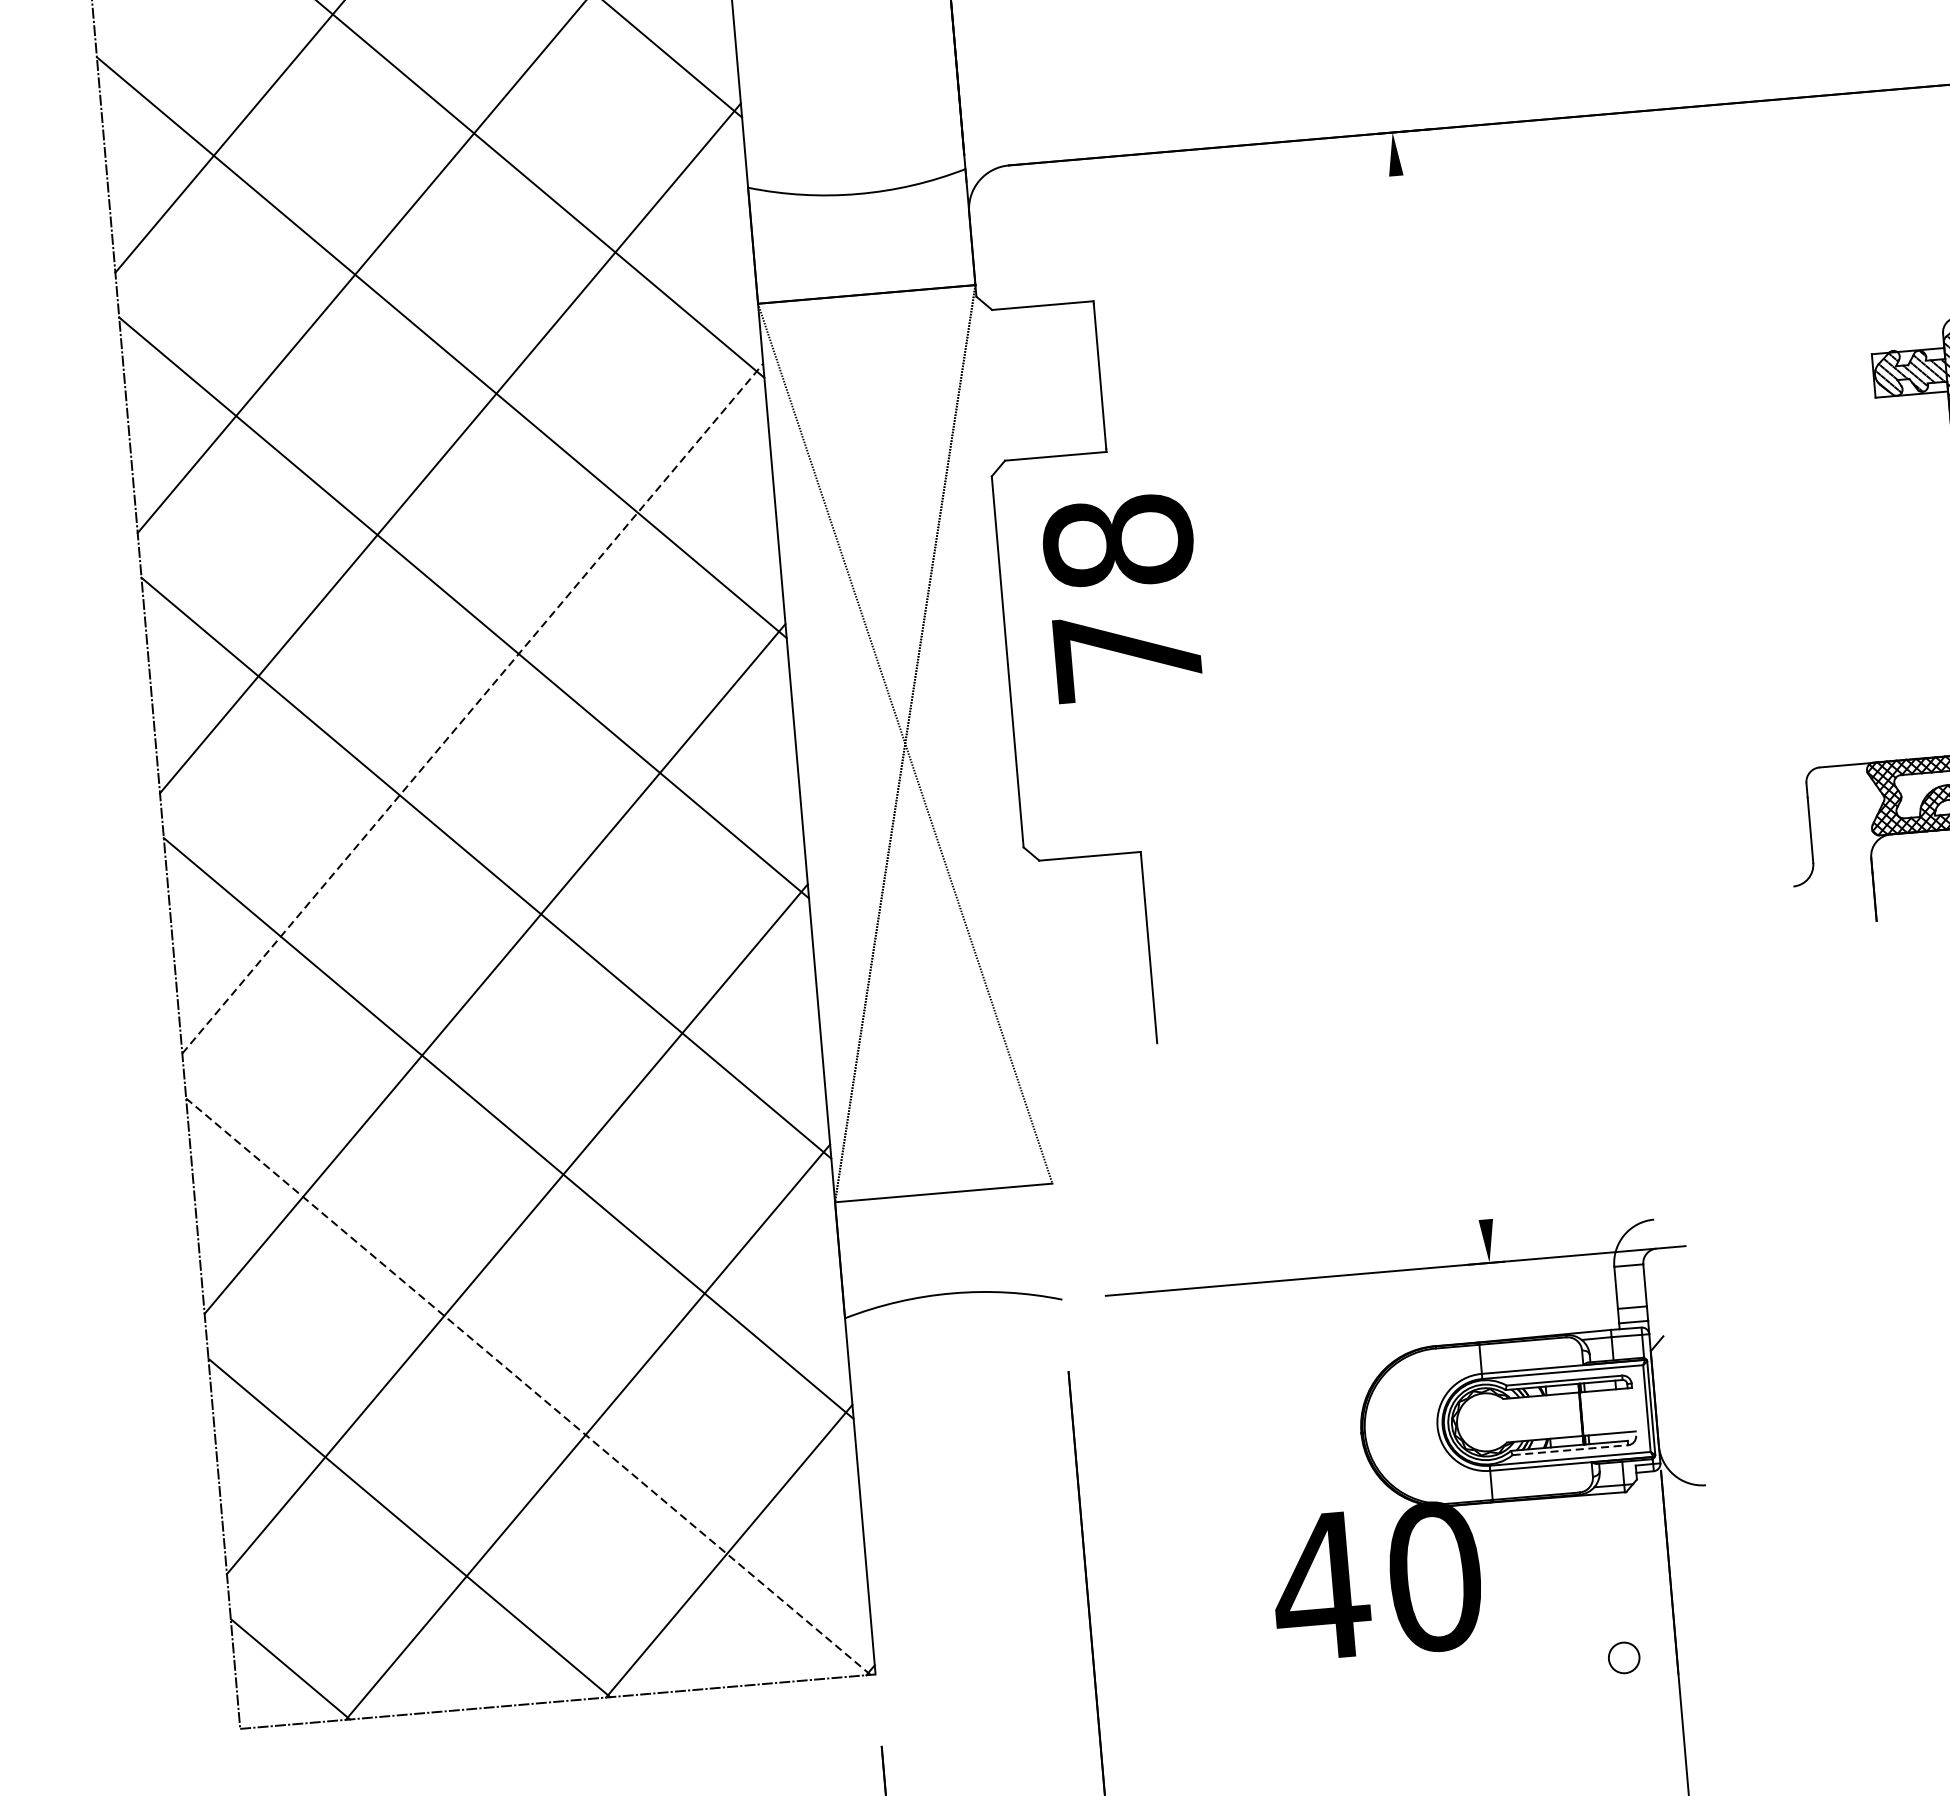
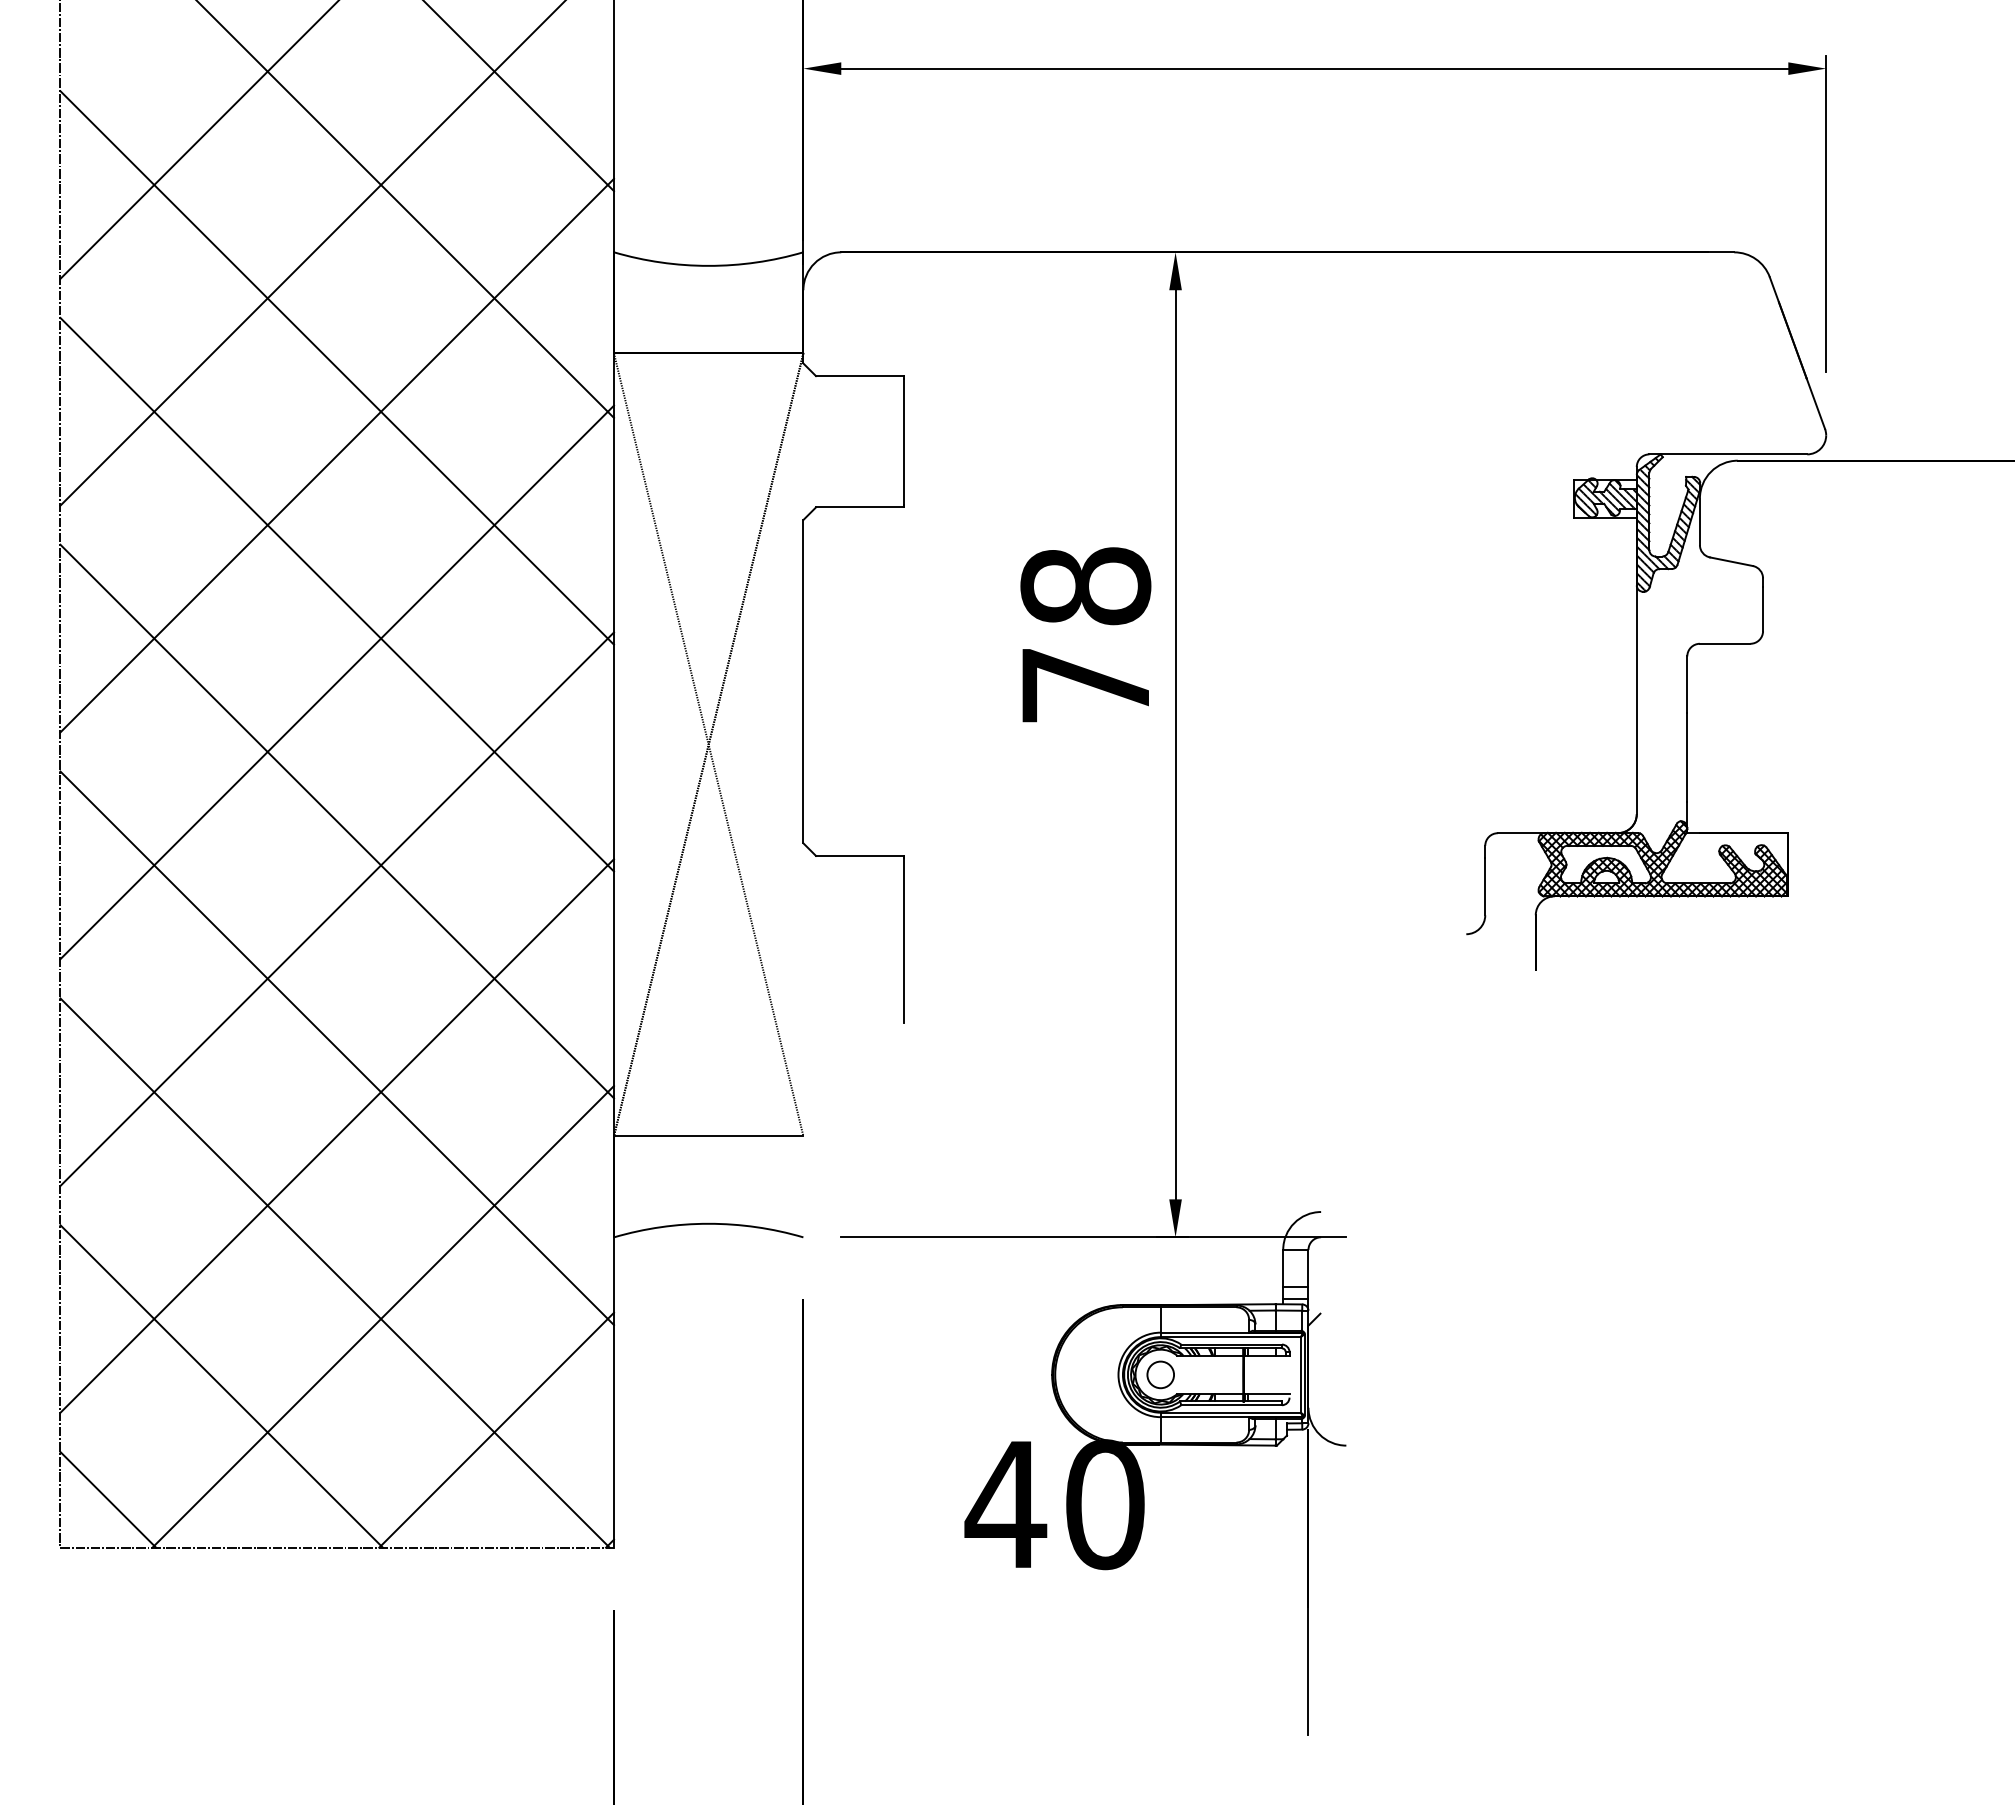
text: (1122, 597) -> (1085, 634), moved
line: (1440, 697) -> (1175, 744), added
line: (473, 708) -> (337, 682), dashed -> solid
line: (527, 1386) -> (334, 1272), dashed -> solid
line: (1571, 1450) -> (1232, 1405), dashed -> solid
circle: (1623, 1657) -> (1160, 1374), moved

